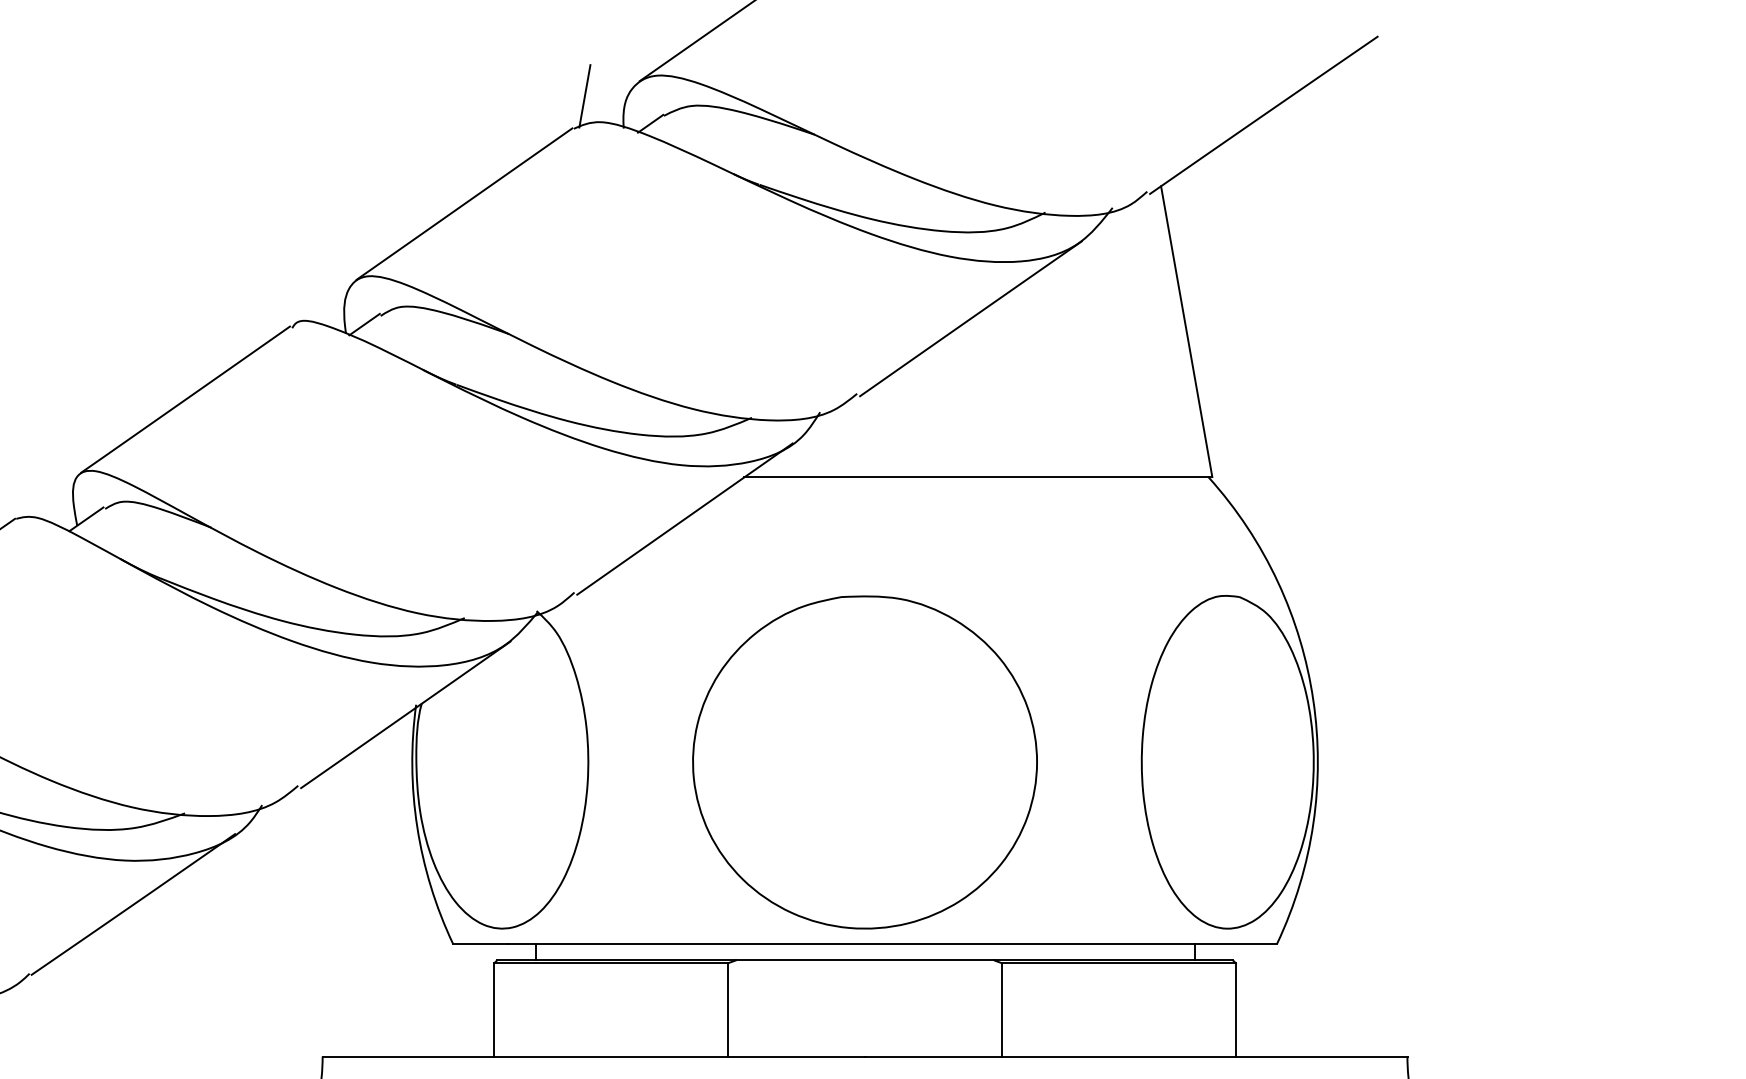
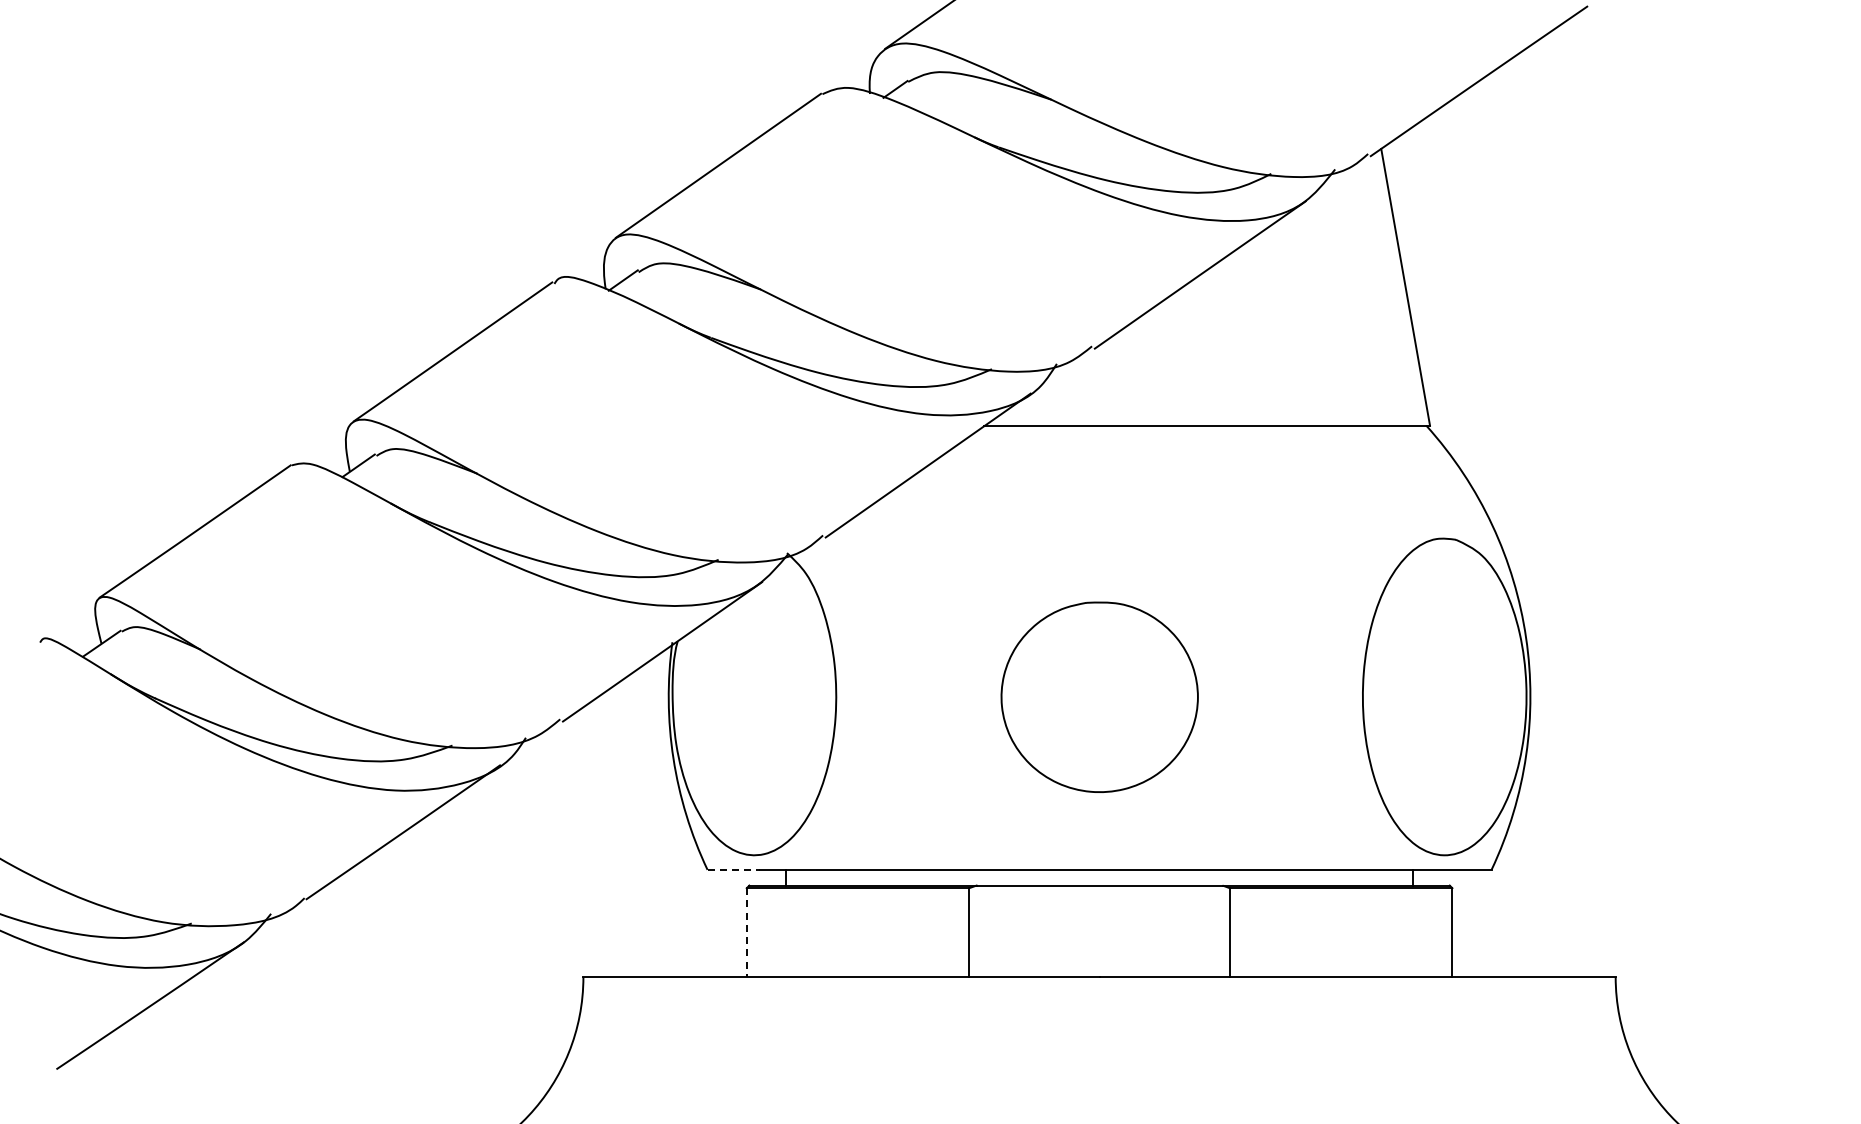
line: (584, 95) -> (832, 62), removed
part: (864, 762) -> (1099, 697), size x0.6
line: (481, 943) -> (734, 869), solid -> dashed
line: (494, 1010) -> (746, 933), solid -> dashed

